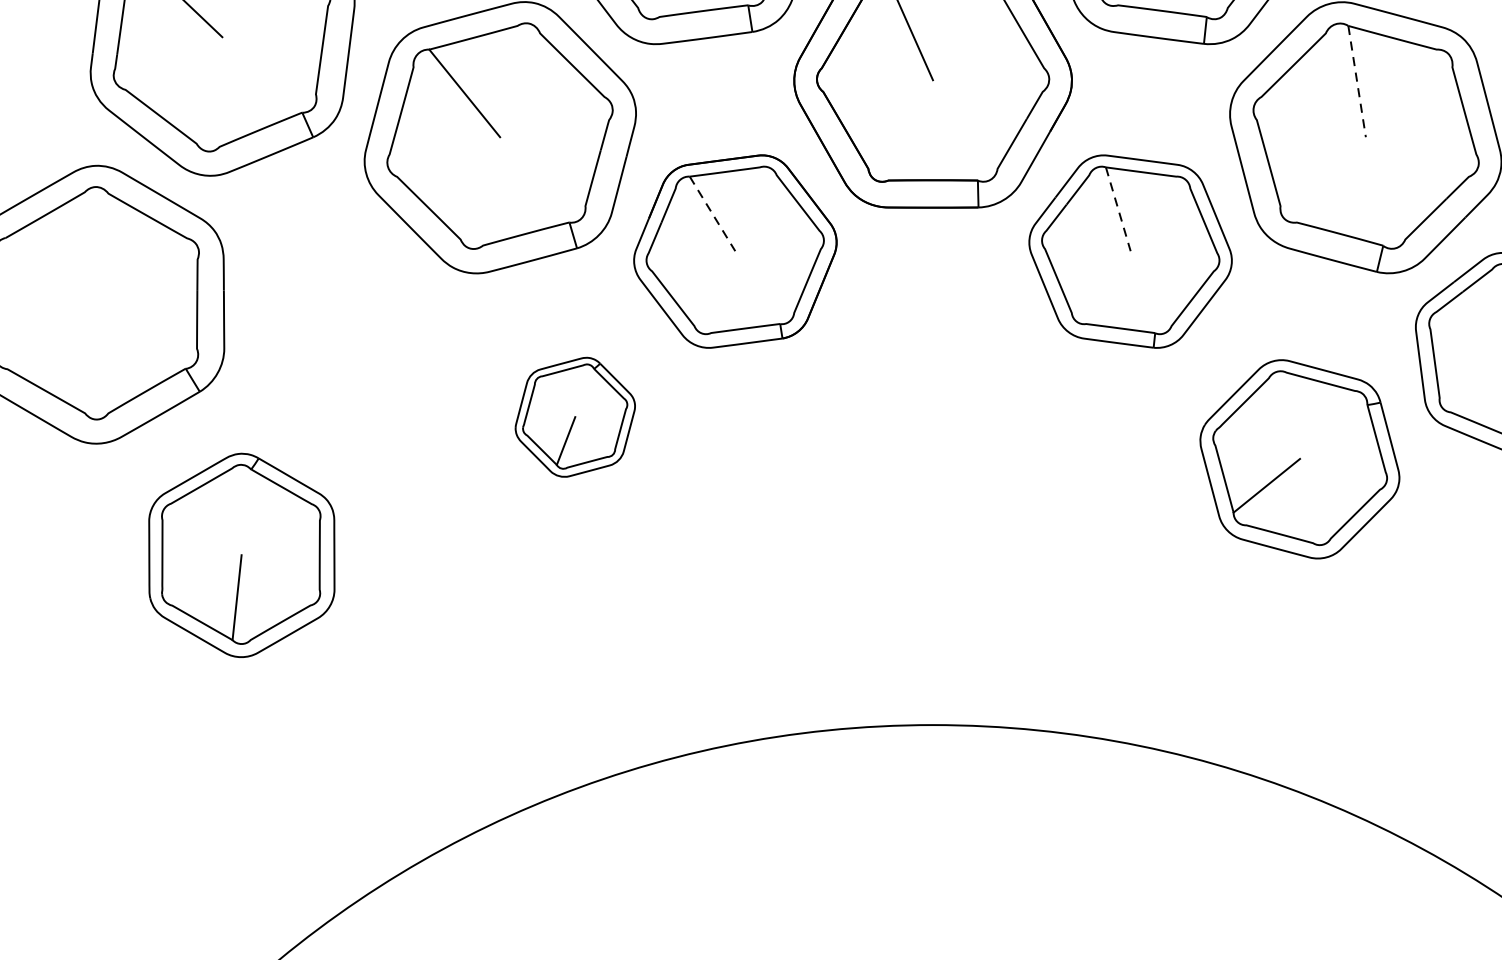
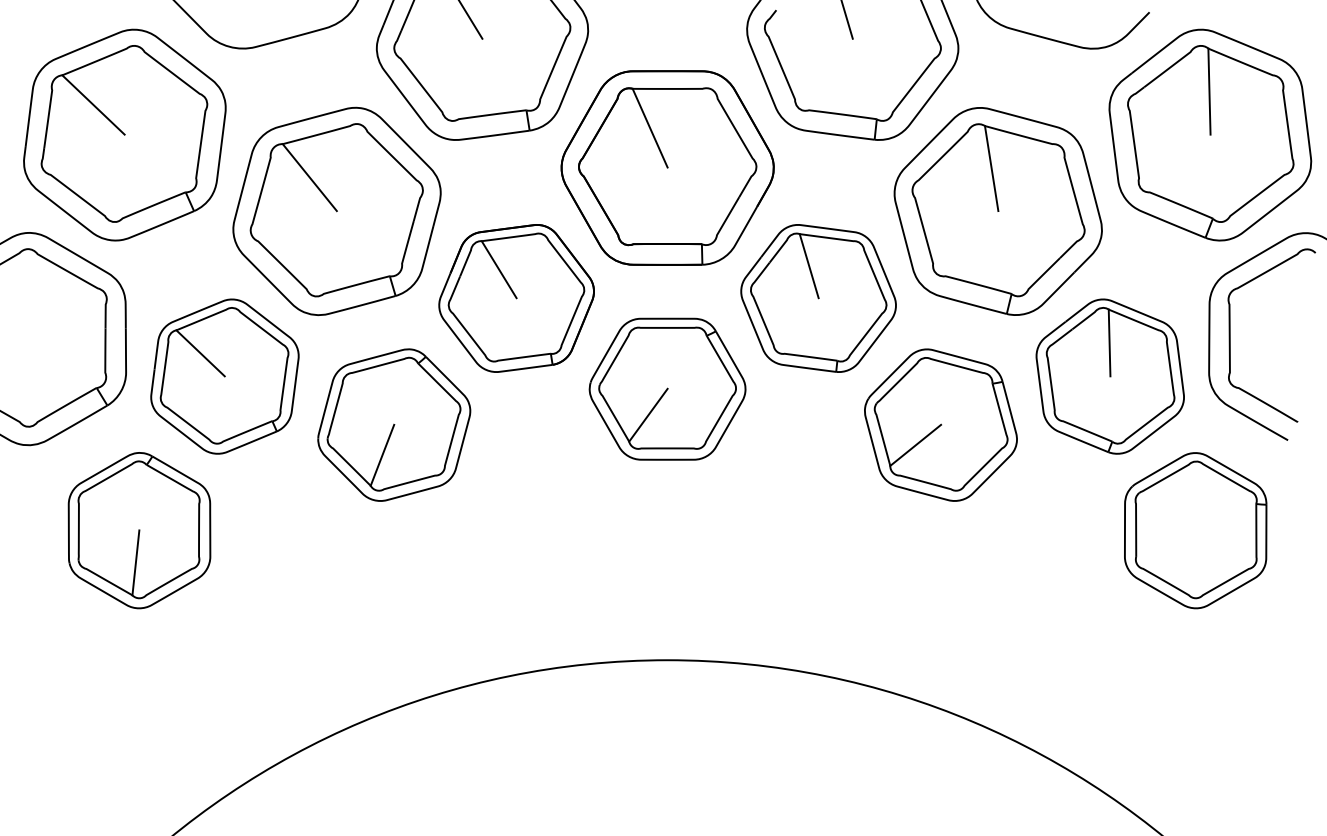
line: (1356, 82) -> (991, 169), dashed -> solid
line: (1118, 209) -> (809, 266), dashed -> solid
line: (712, 215) -> (499, 270), dashed -> solid
part: (353, 353) -> (224, 376), added
part: (932, 369) -> (667, 388), added
part: (575, 416) -> (394, 424), size x1.67
part: (1299, 458) -> (940, 424), moved

